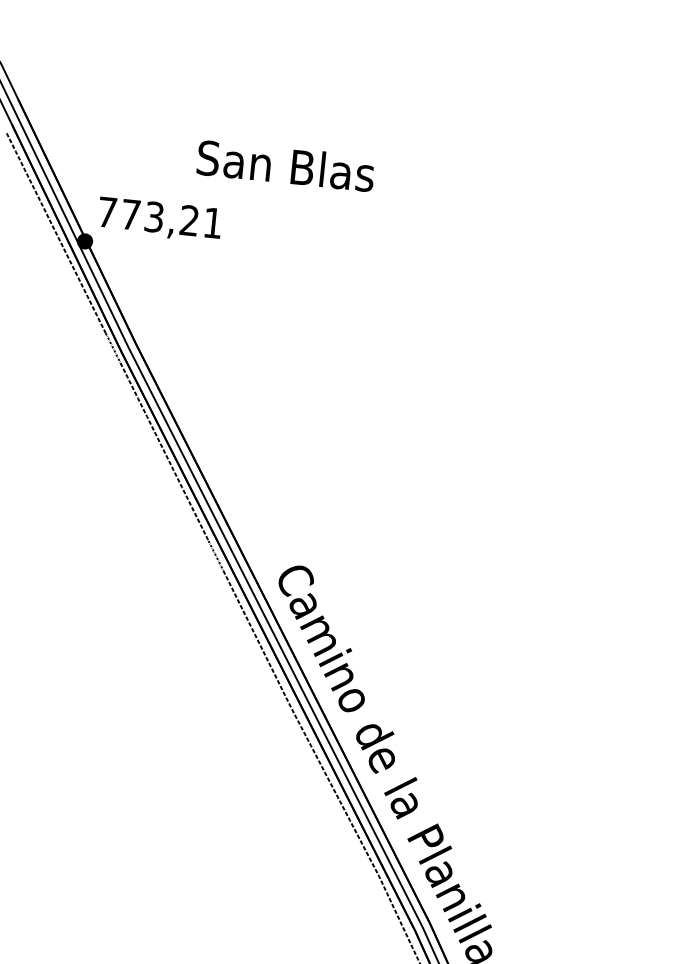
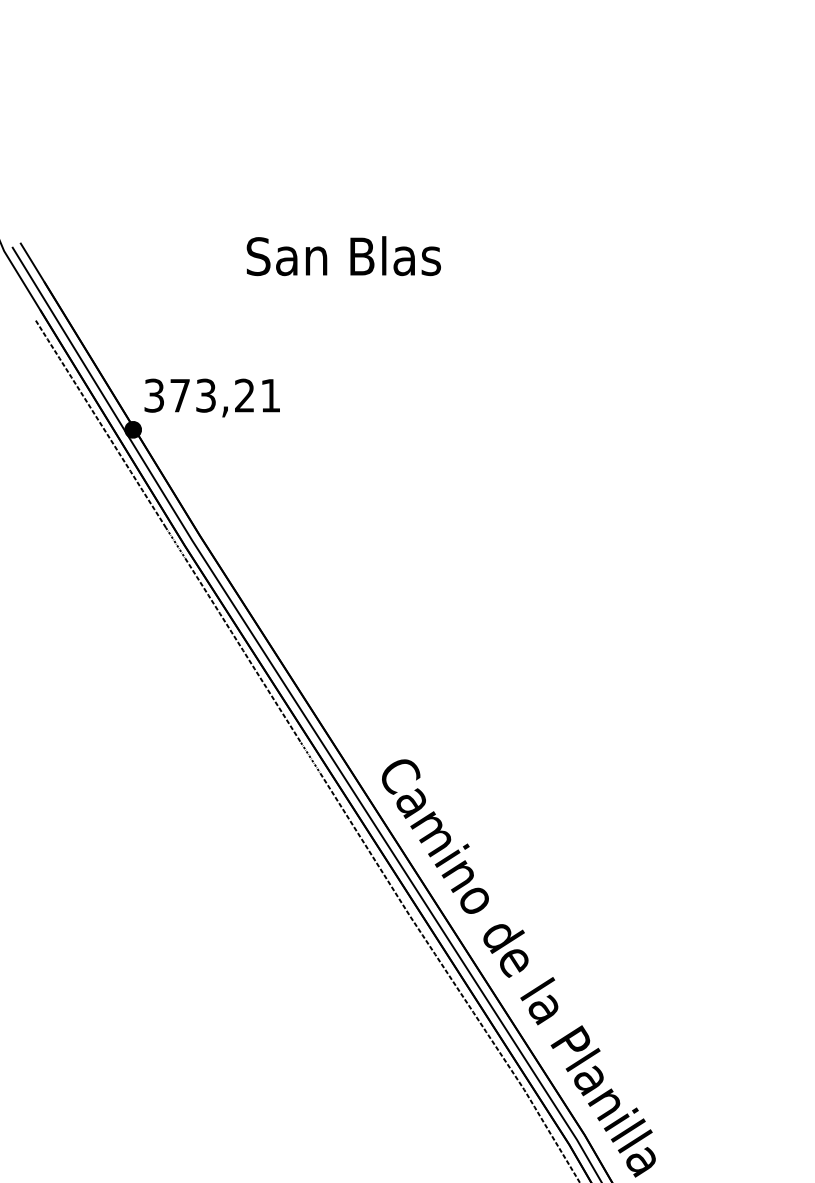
text: (285, 166) -> (343, 256), moved
text: (106, 212) -> (153, 395), 773,21 -> 373,21

